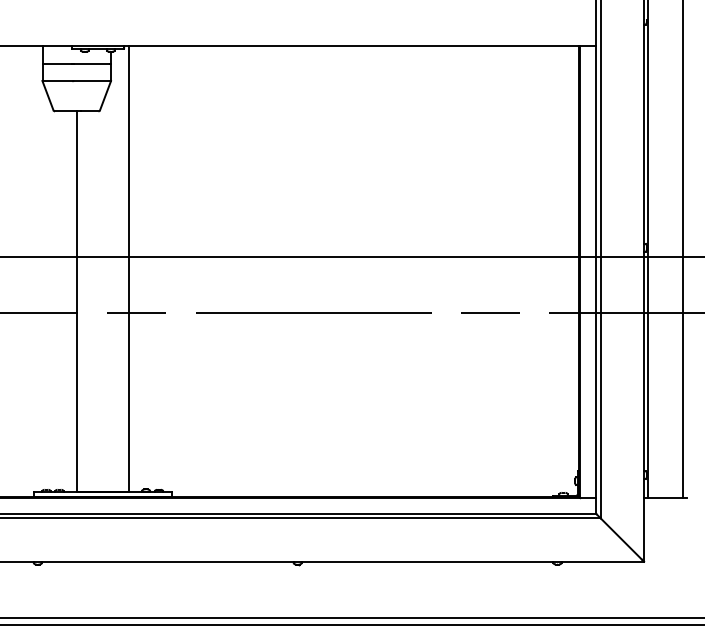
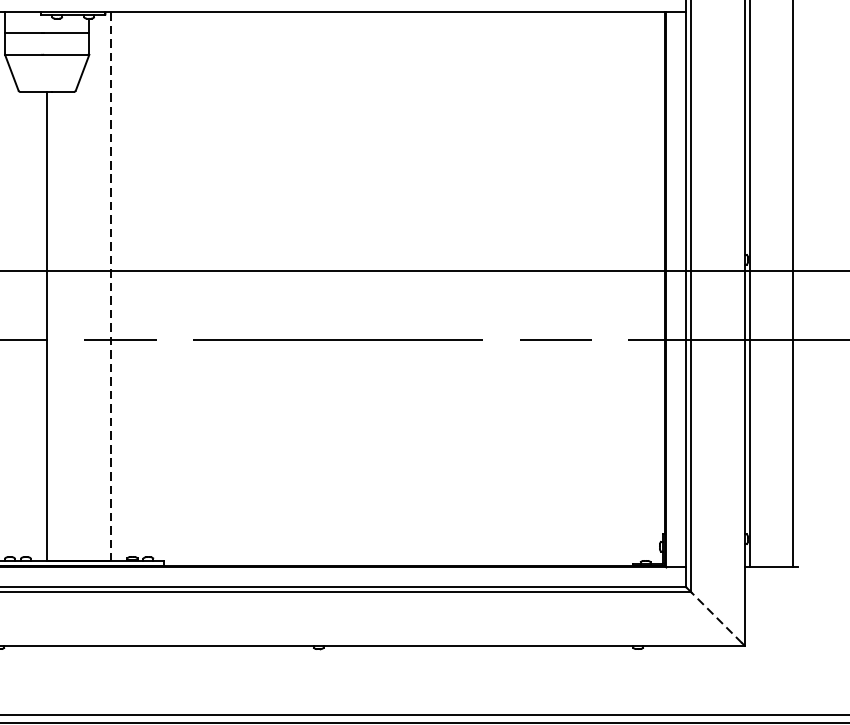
line: (128, 269) -> (110, 286), solid -> dashed
line: (621, 538) -> (716, 617), solid -> dashed

